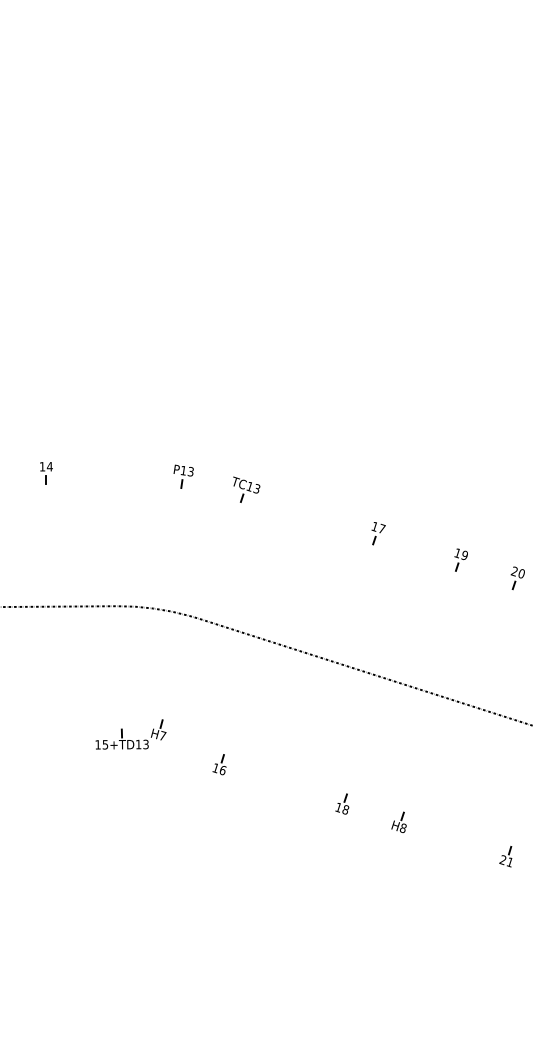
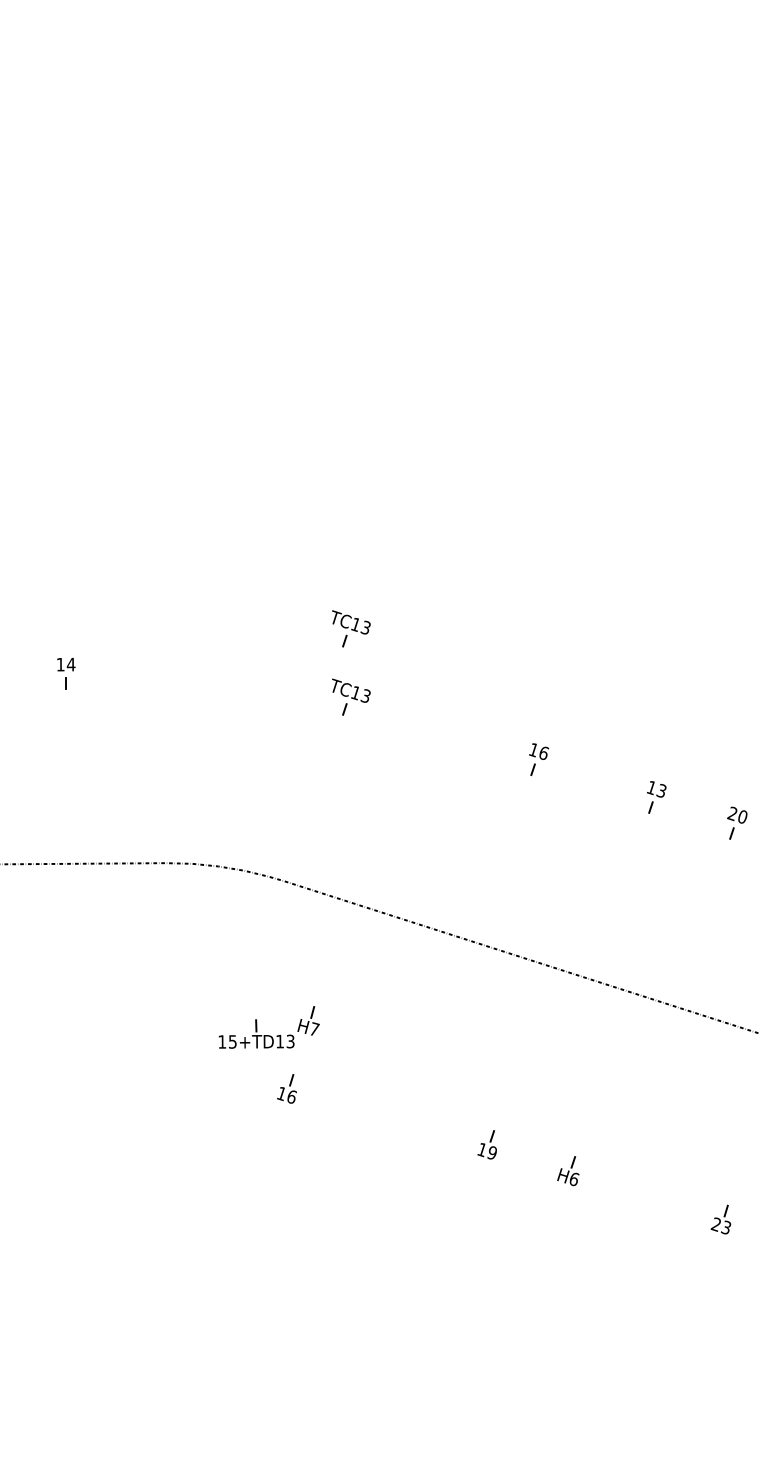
part: (246, 441) -> (351, 628), added
part: (183, 476) -> (261, 678), removed
text: (381, 528) -> (543, 752), 17 -> 16
text: (464, 555) -> (661, 790), 19 -> 13
part: (130, 734) -> (268, 1027), moved
part: (219, 764) -> (286, 1088), moved
text: (345, 809) -> (491, 1152), 18 -> 19
text: (402, 827) -> (573, 1178), H8 -> H6
text: (509, 862) -> (725, 1227), 21 -> 23

